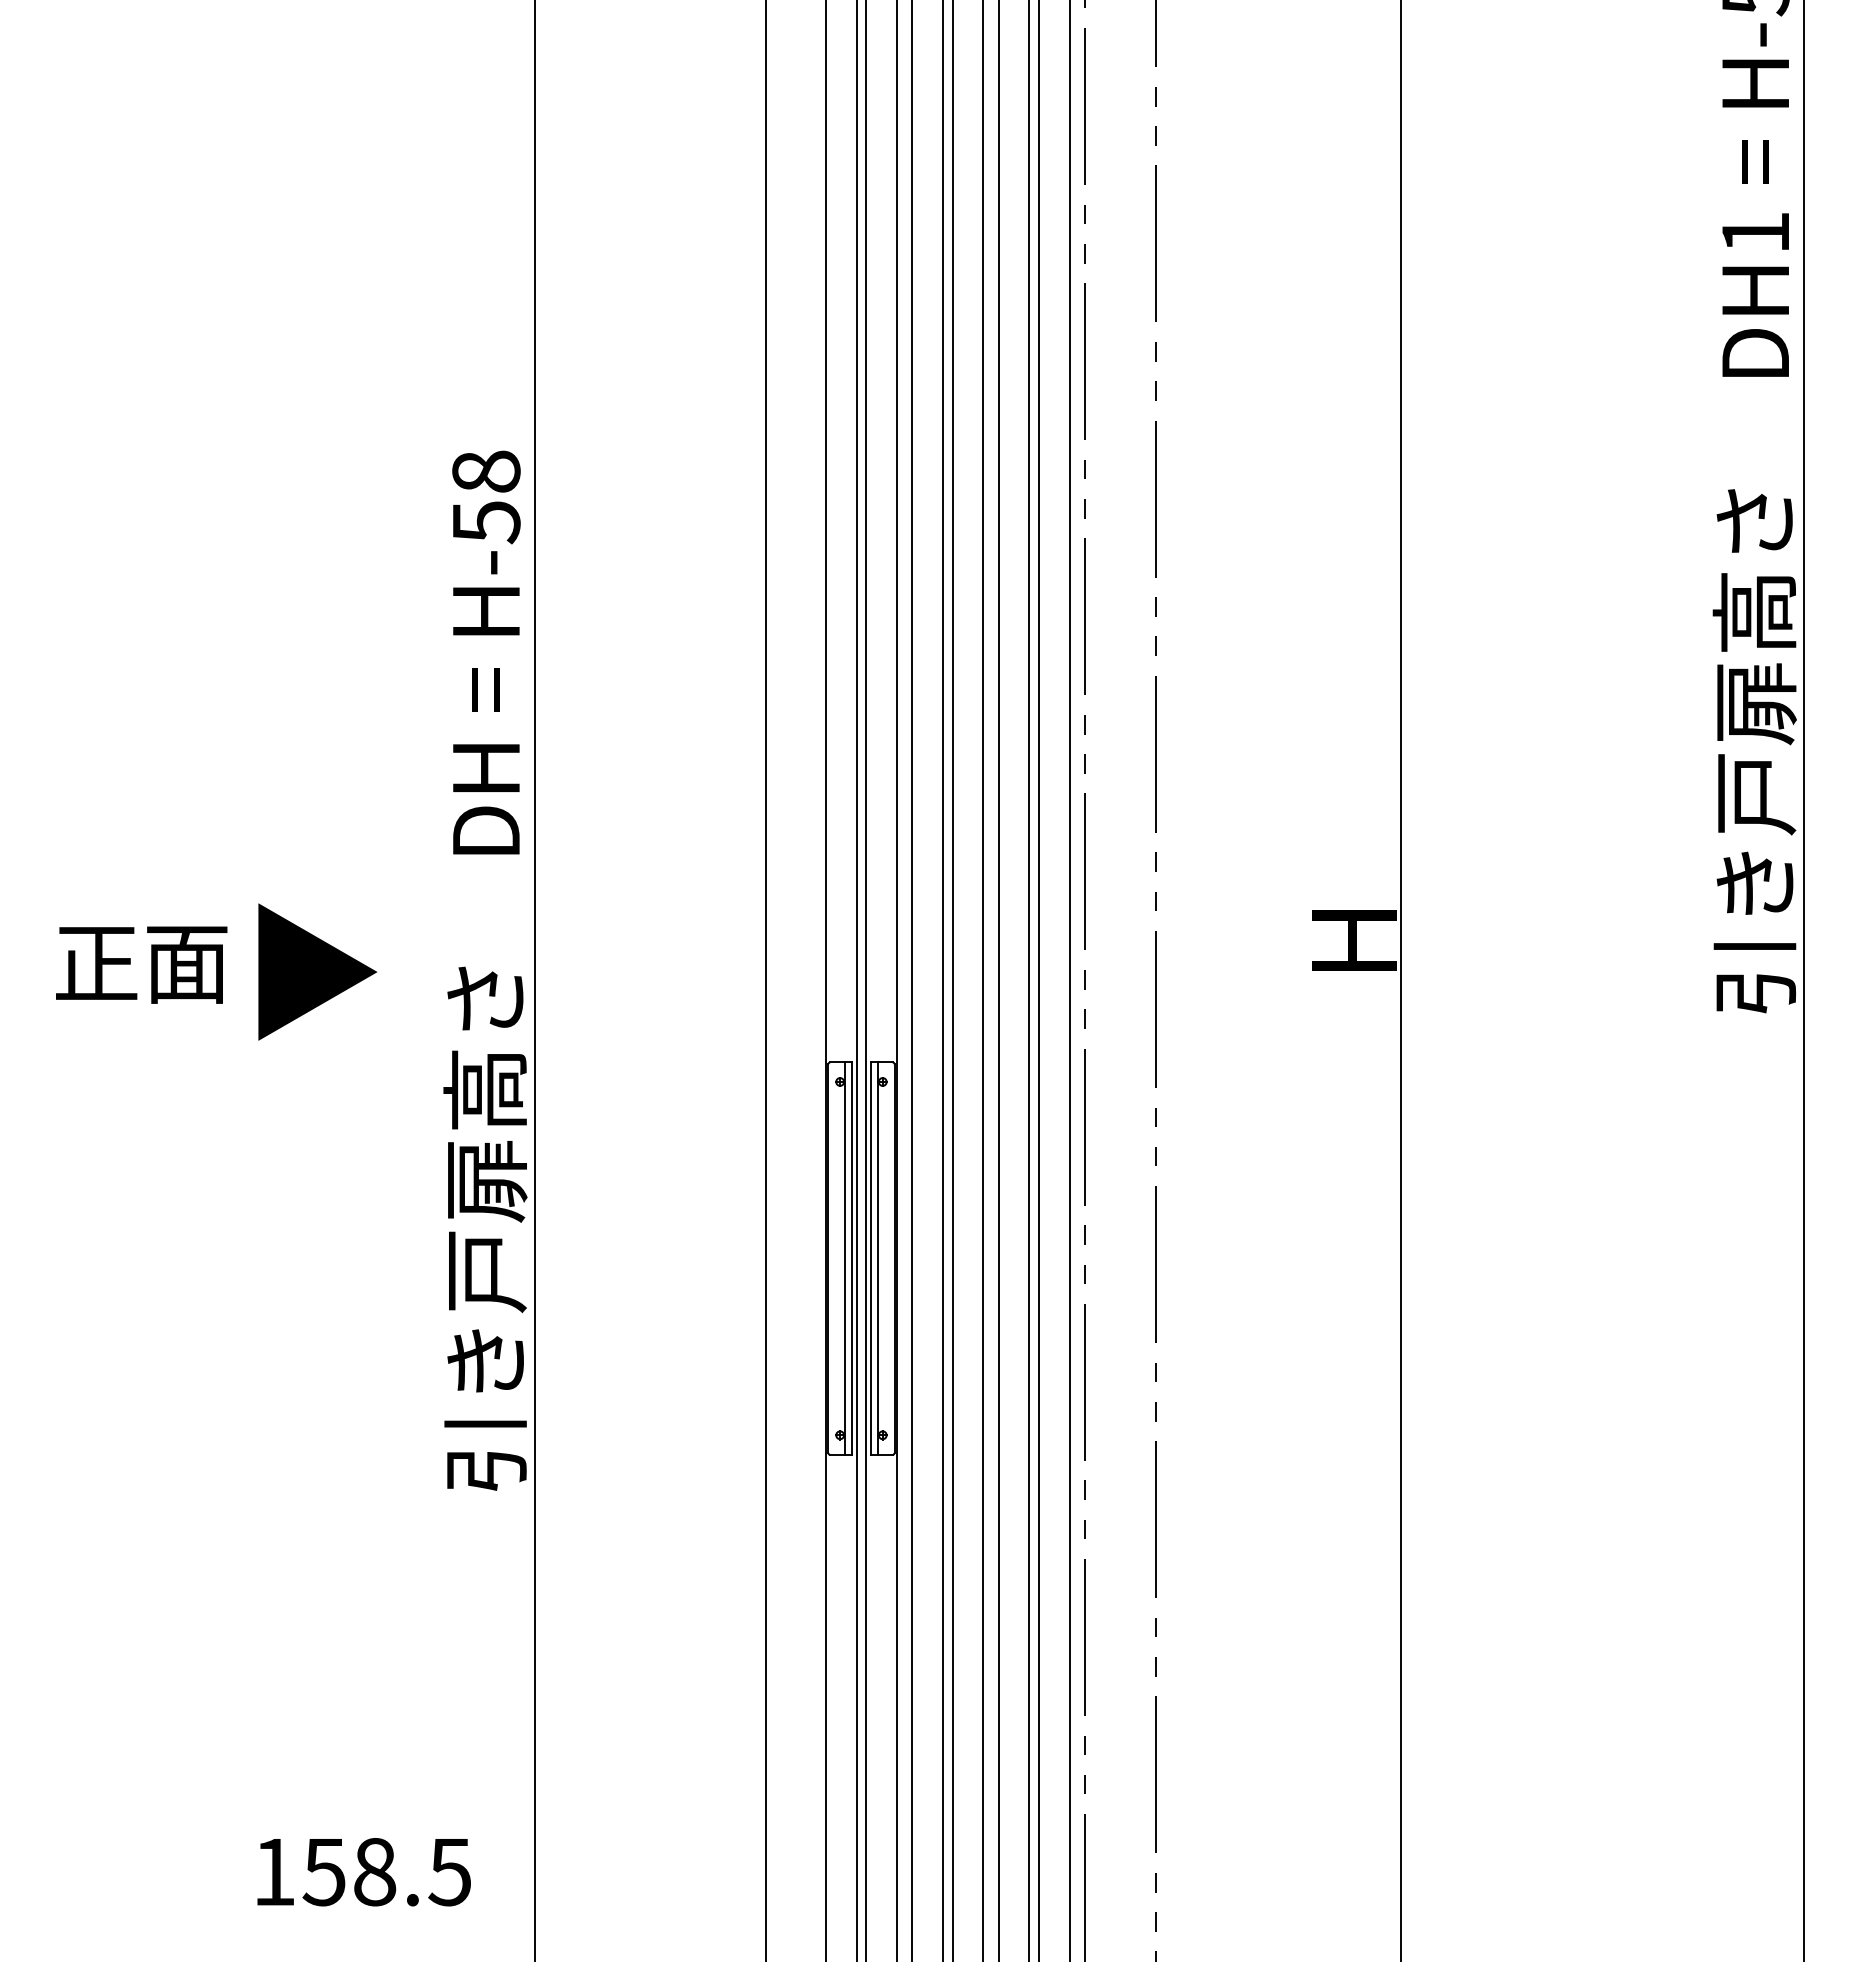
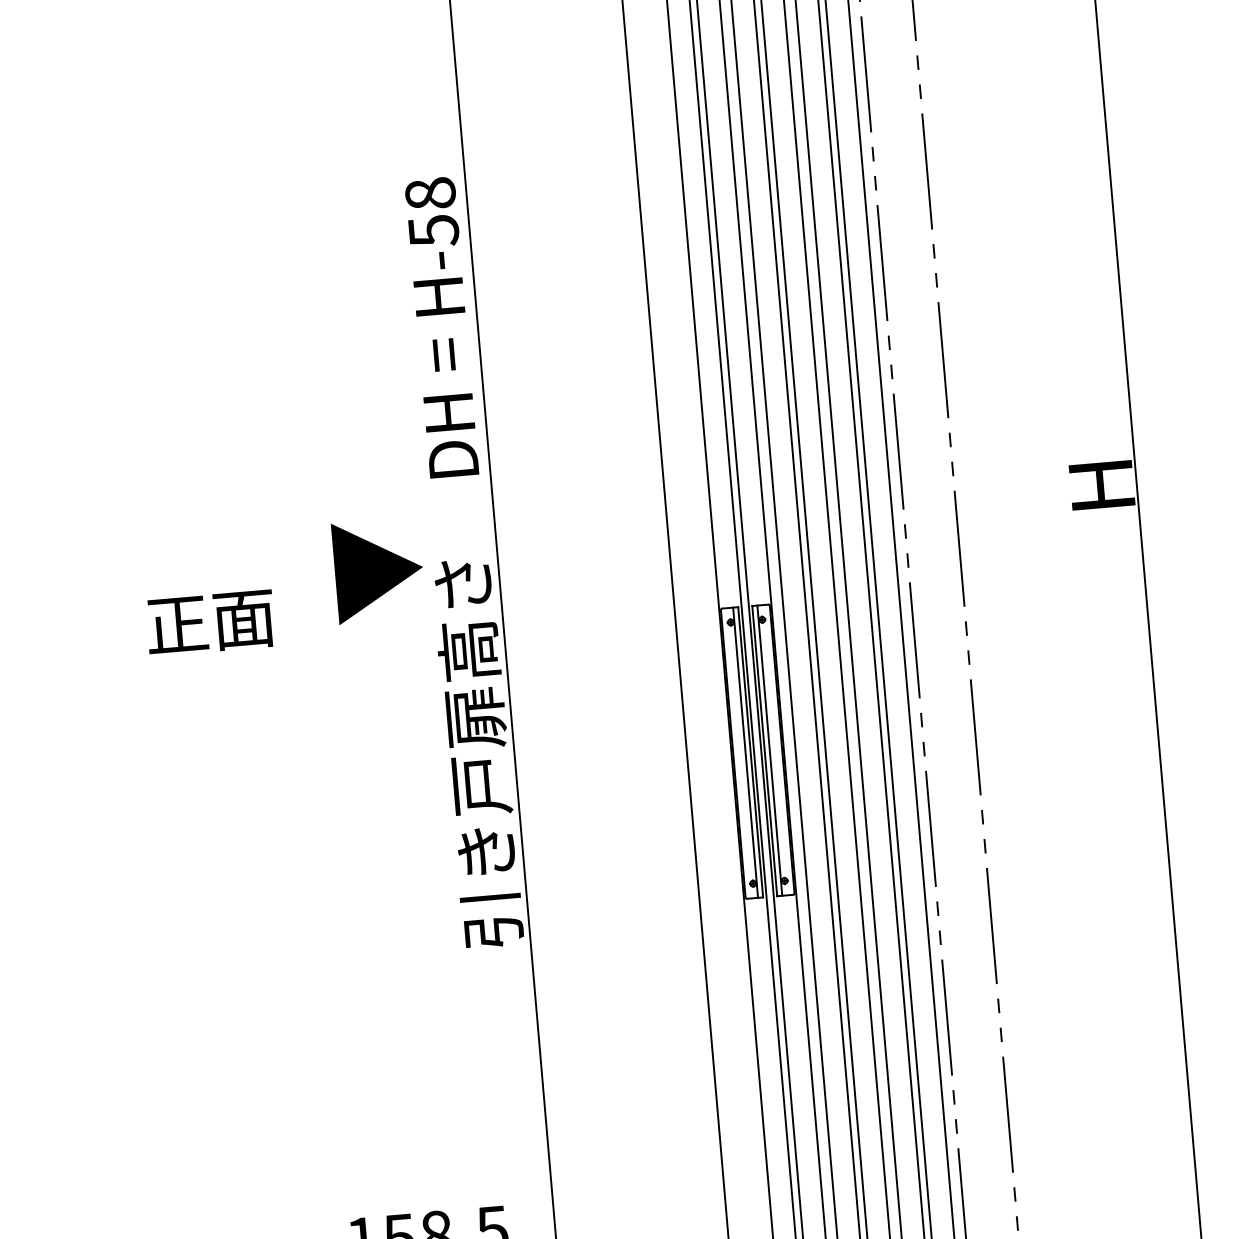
text: (141, 964) -> (210, 622), moved
part: (317, 971) -> (378, 570), moved

